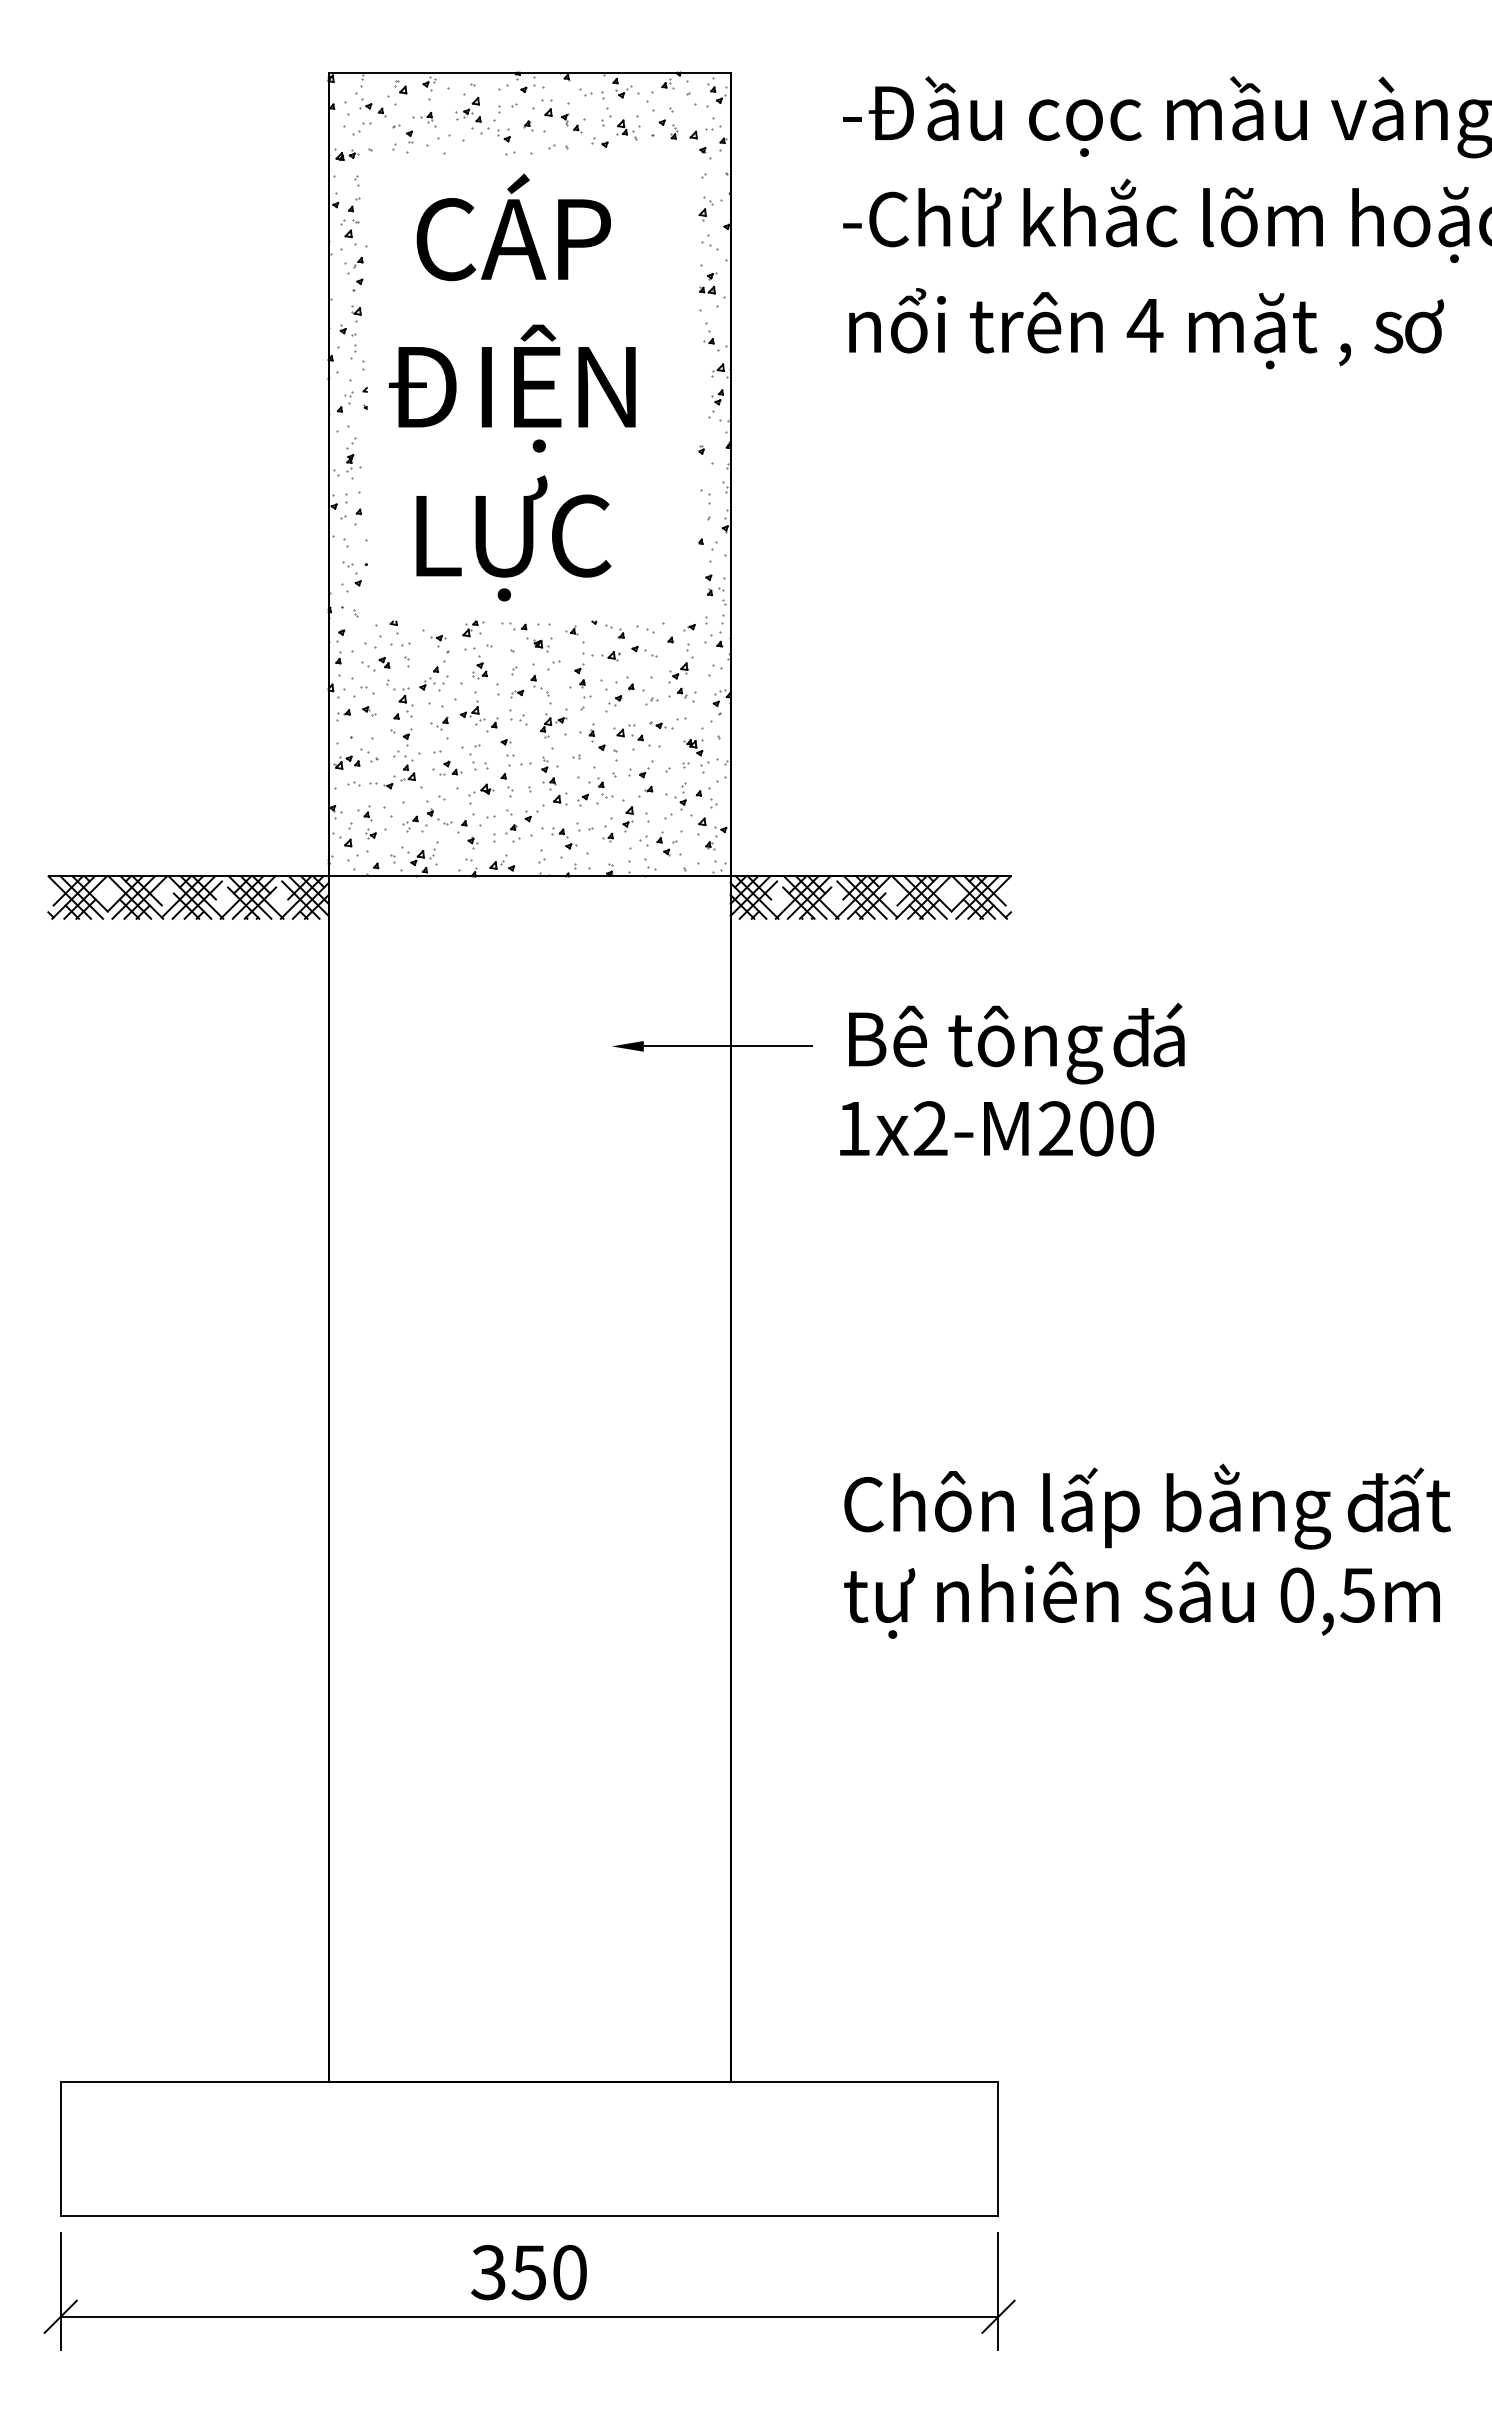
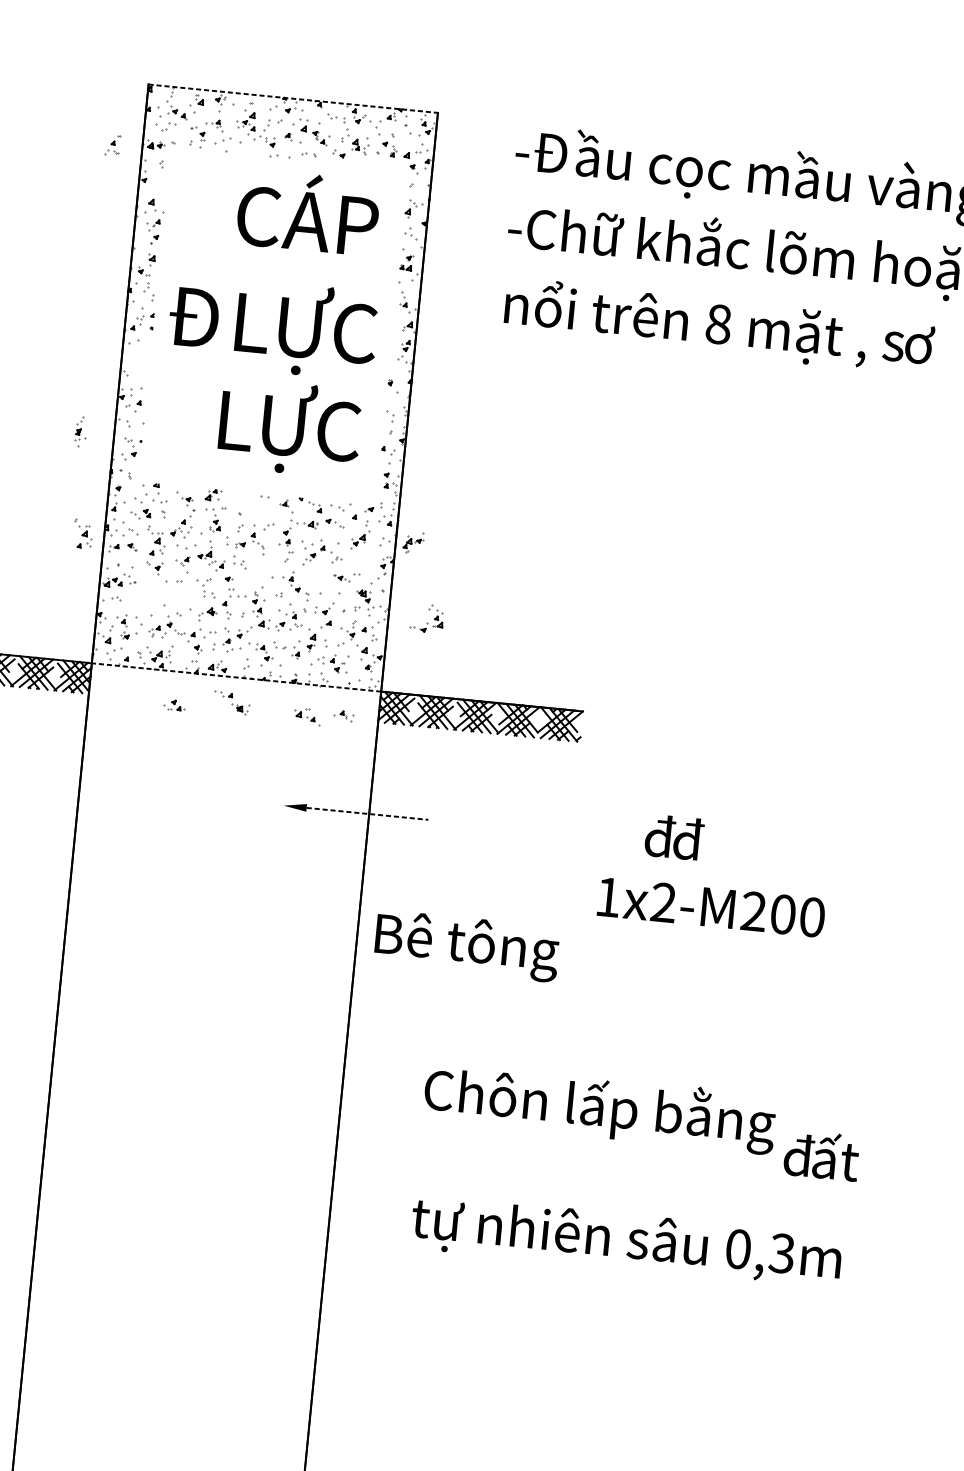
line: (529, 72) -> (293, 98), solid -> dashed
part: (350, 211) -> (112, 144), moved
text: (513, 227) -> (308, 212), moved
text: (1144, 325) -> (718, 324), 4 -> 8
text: (584, 388) -> (310, 330), IỆN -> LỰC
part: (353, 458) -> (80, 431), moved
text: (513, 538) -> (289, 428), moved
part: (526, 637) -> (231, 703), moved
part: (682, 694) -> (343, 715), moved
part: (298, 699) -> (82, 533), added
part: (553, 723) -> (413, 542), moved
part: (631, 735) -> (306, 717), moved
part: (447, 767) -> (174, 704), moved
part: (394, 775) -> (427, 622), moved
line: (529, 876) -> (236, 677), solid -> dashed
text: (1173, 1034) -> (688, 836), á -> đ
text: (976, 1044) -> (467, 945), moved
line: (728, 1046) -> (367, 813), solid -> dashed
text: (996, 1128) -> (711, 907), moved
text: (1398, 1499) -> (821, 1155), moved
text: (1087, 1506) -> (599, 1107), moved
text: (1357, 1594) -> (781, 1252), 0,5m -> 0,3m

